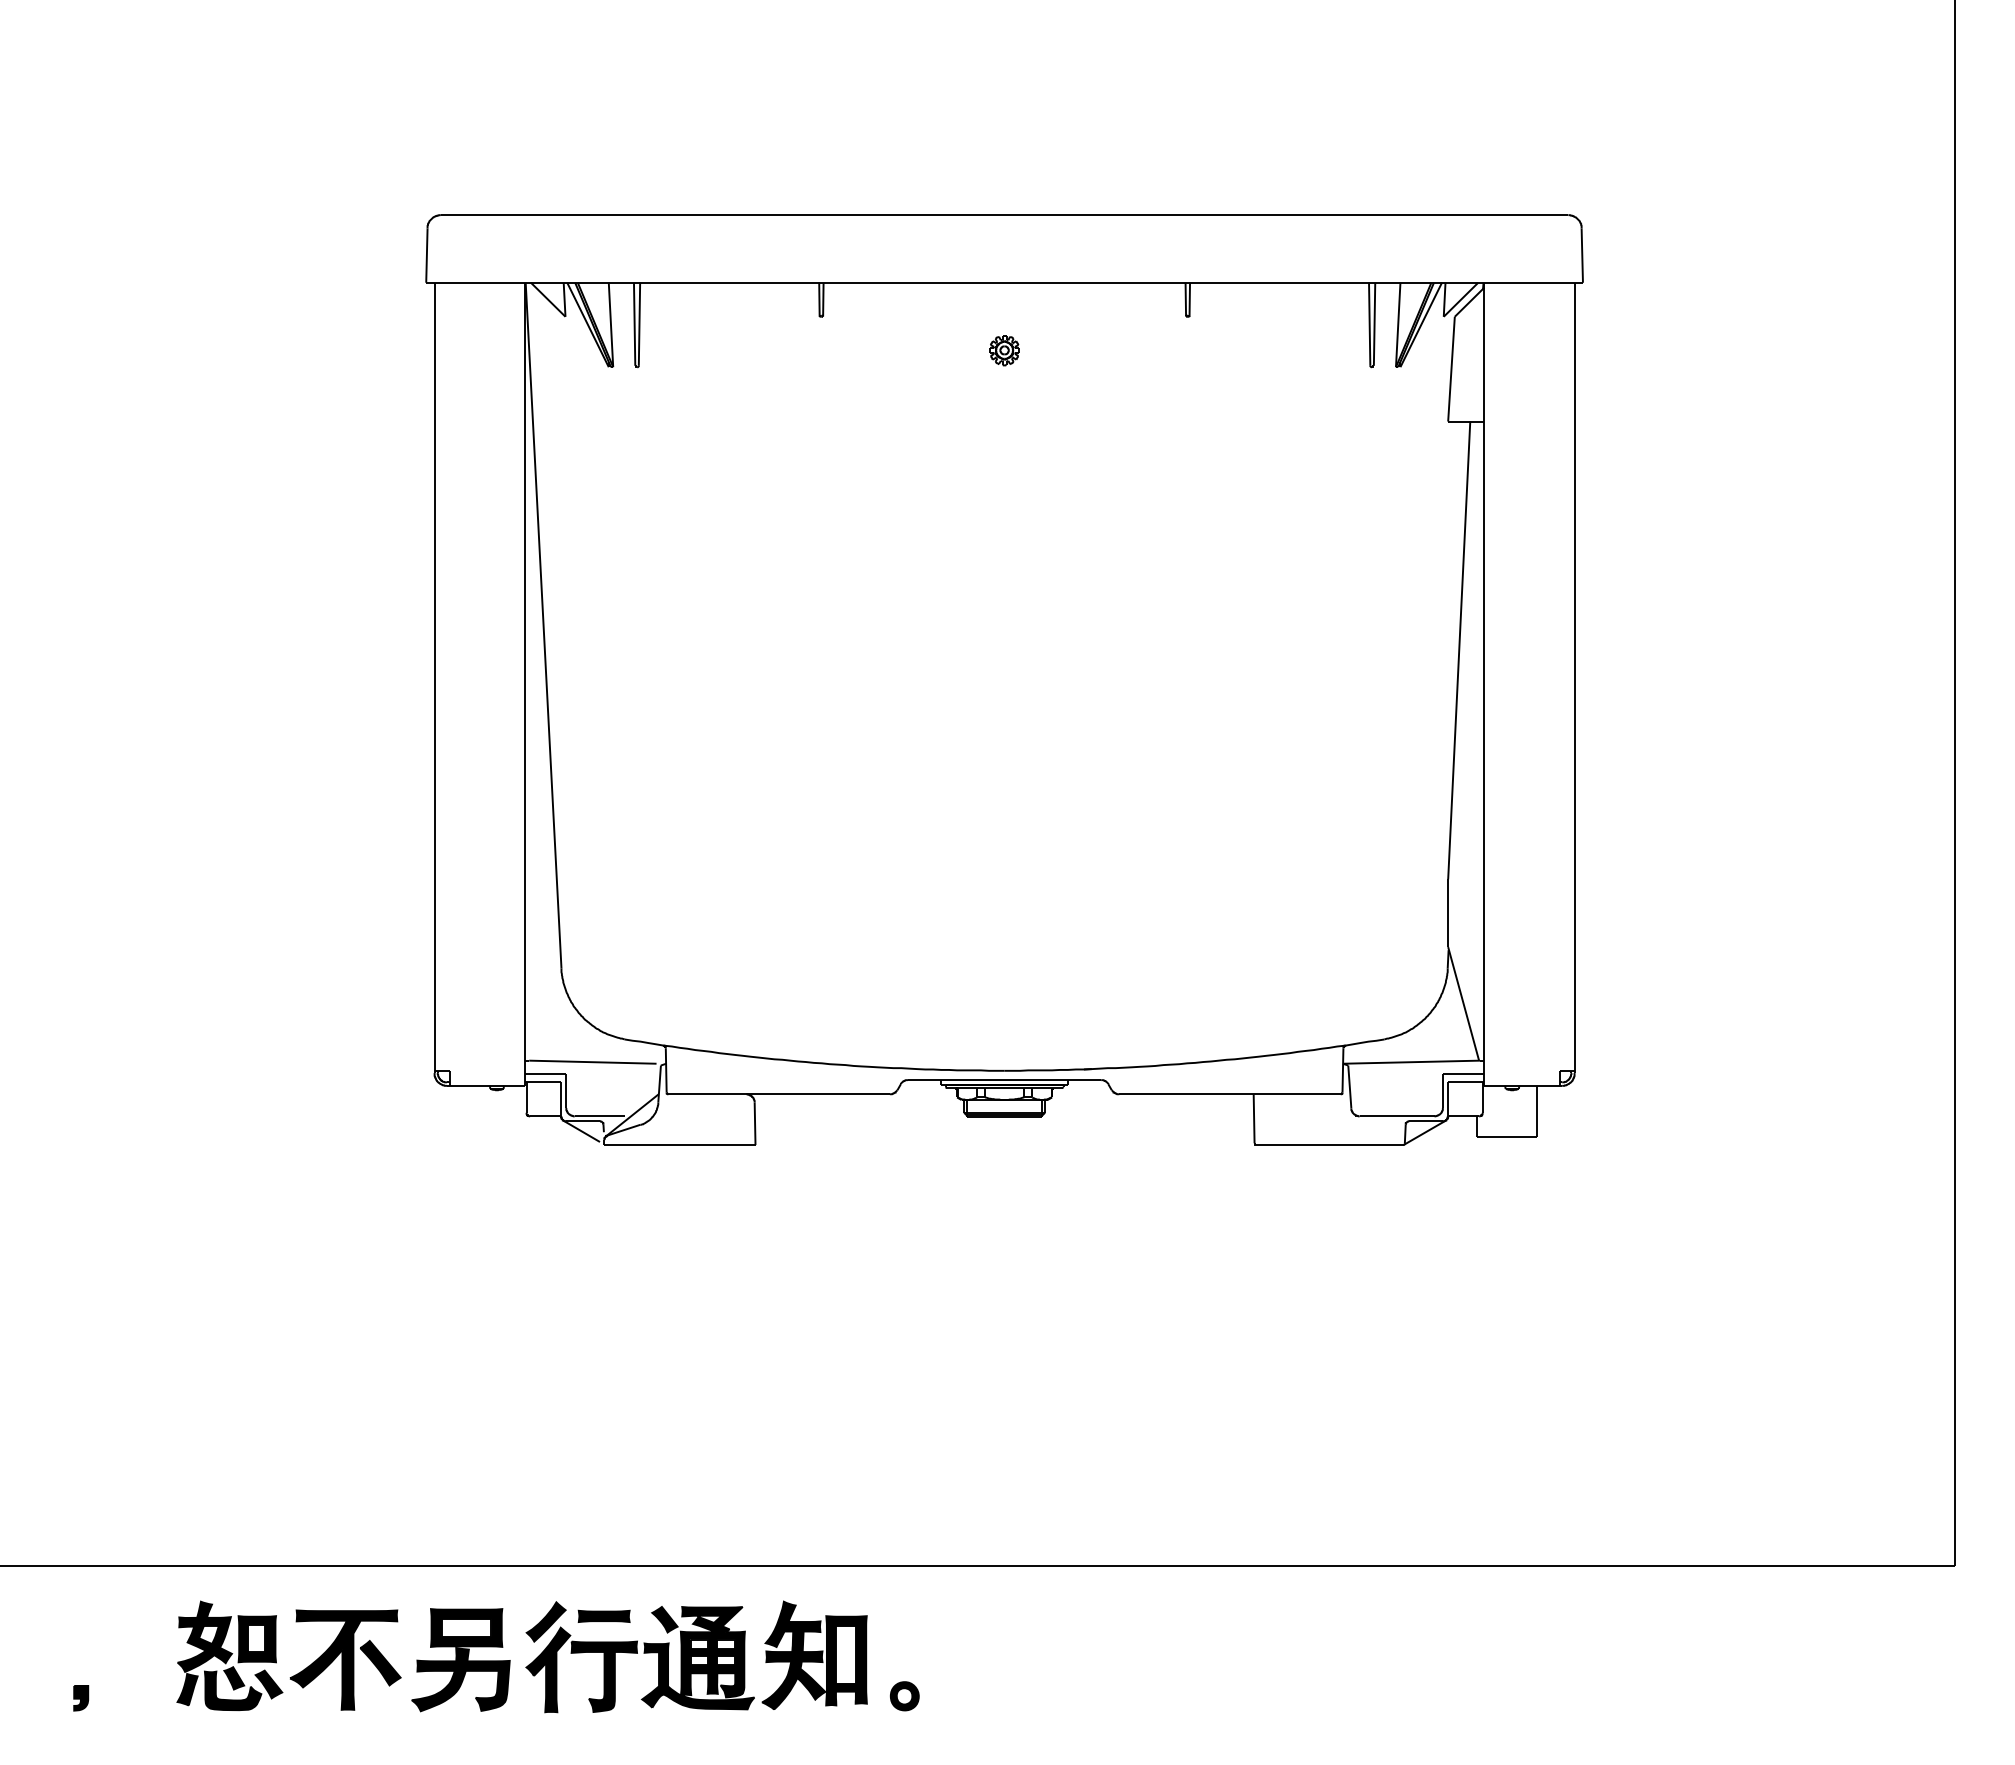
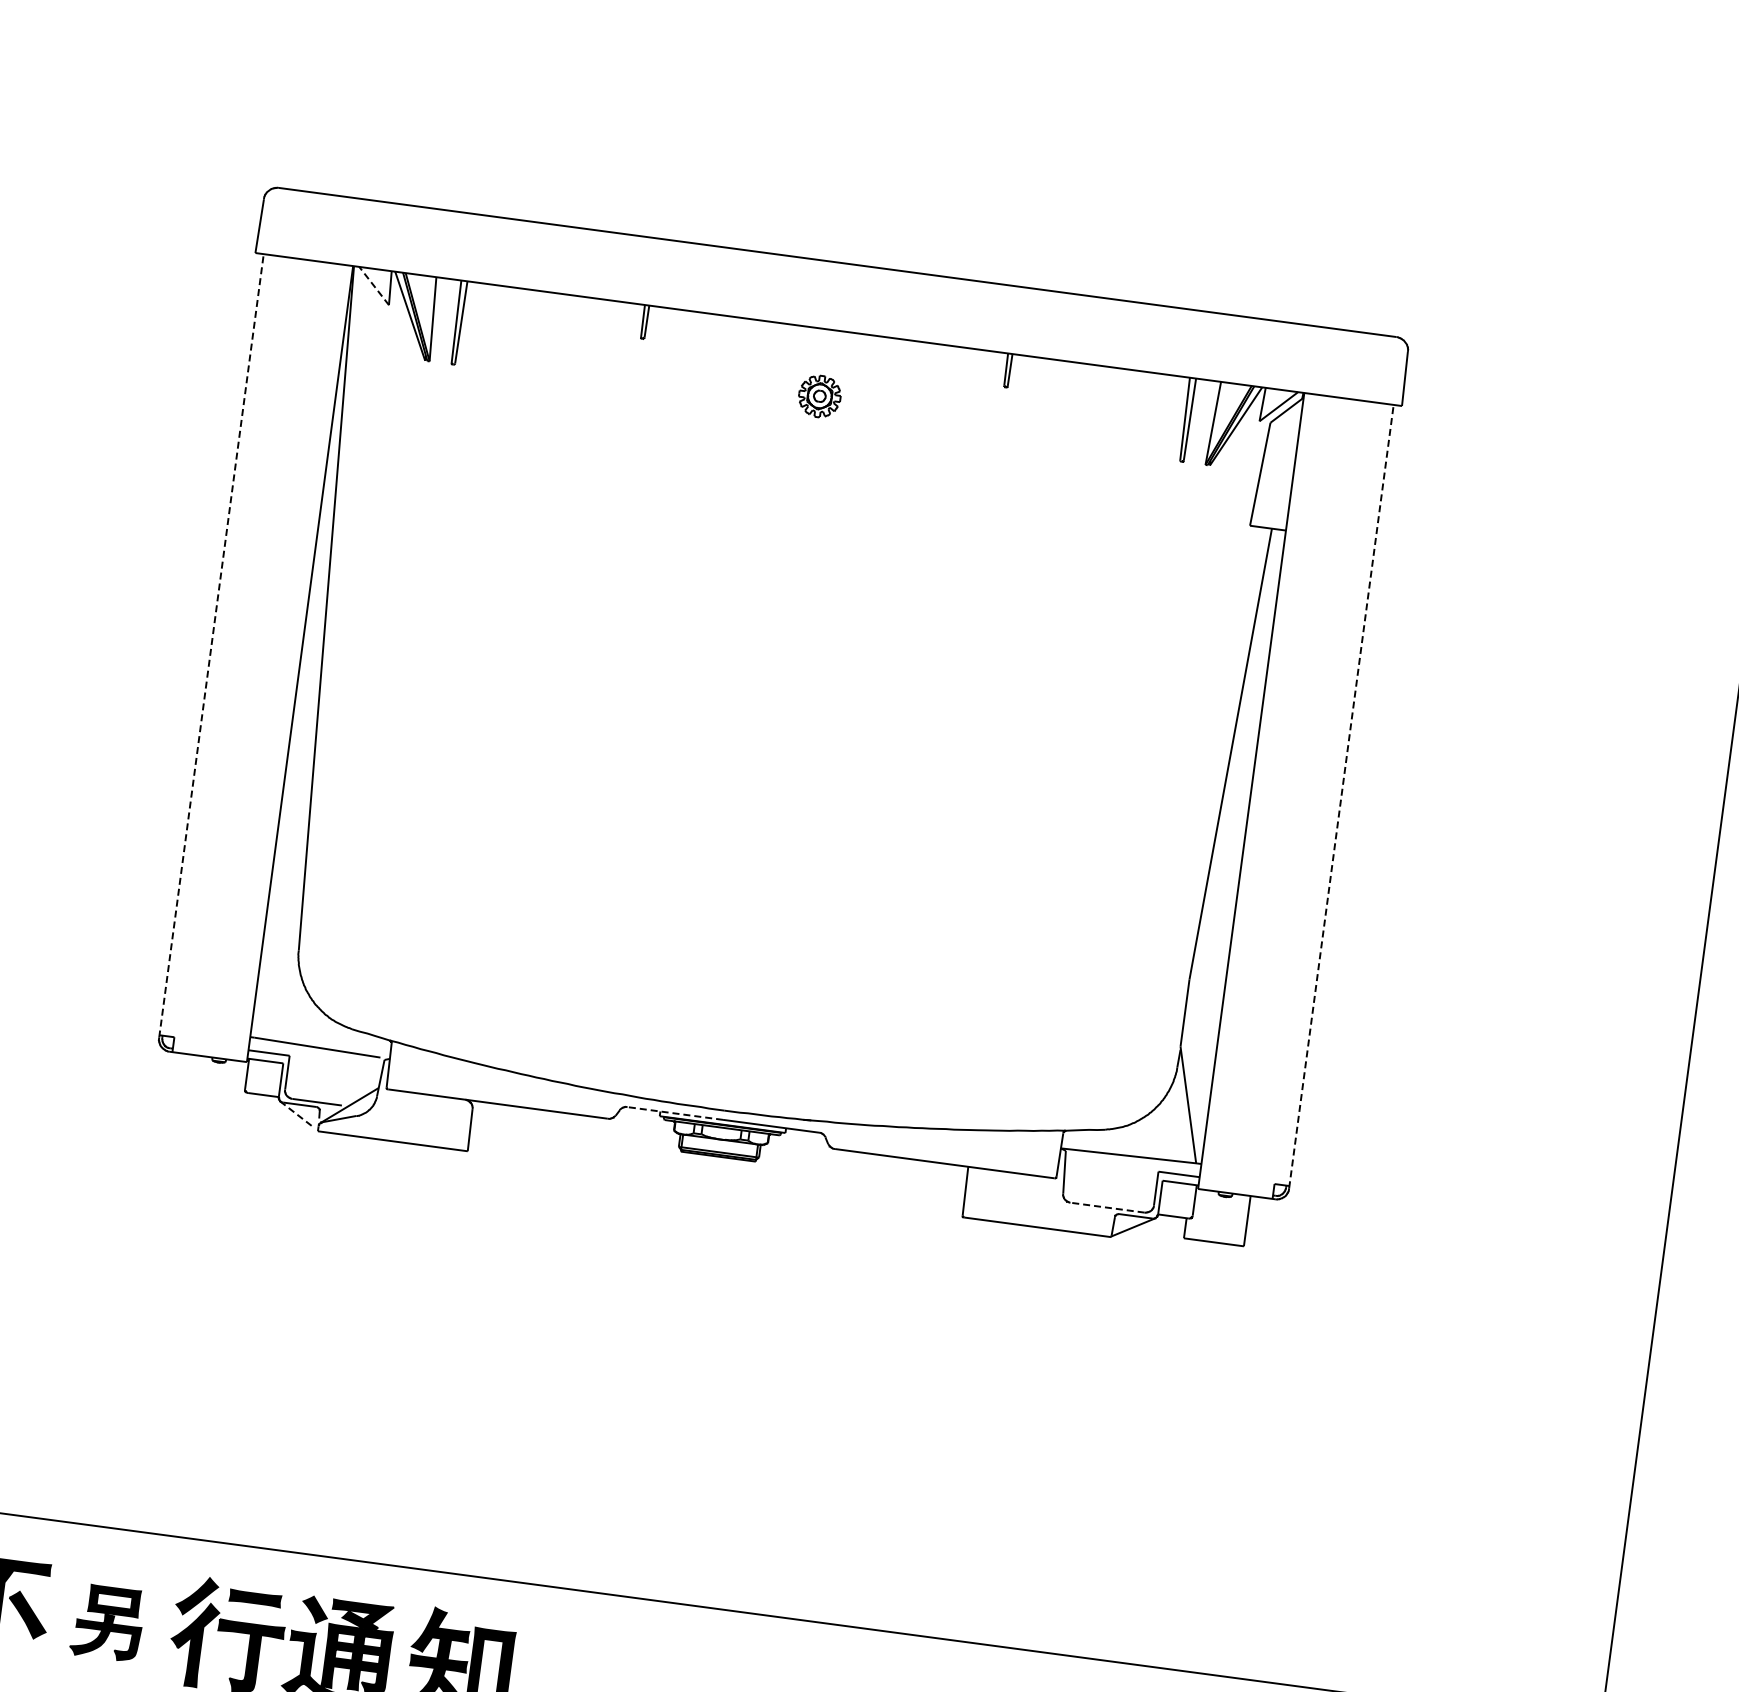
line: (547, 299) -> (373, 285), solid -> dashed
part: (1004, 350) -> (819, 396), size x1.4
line: (434, 677) -> (211, 645), solid -> dashed
line: (1574, 677) -> (1341, 796), solid -> dashed
line: (955, 1080) -> (674, 1113), solid -> dashed
line: (1396, 1116) -> (1106, 1207), solid -> dashed
line: (581, 1131) -> (297, 1114), solid -> dashed
part: (460, 1660) -> (107, 1623), size x0.7

